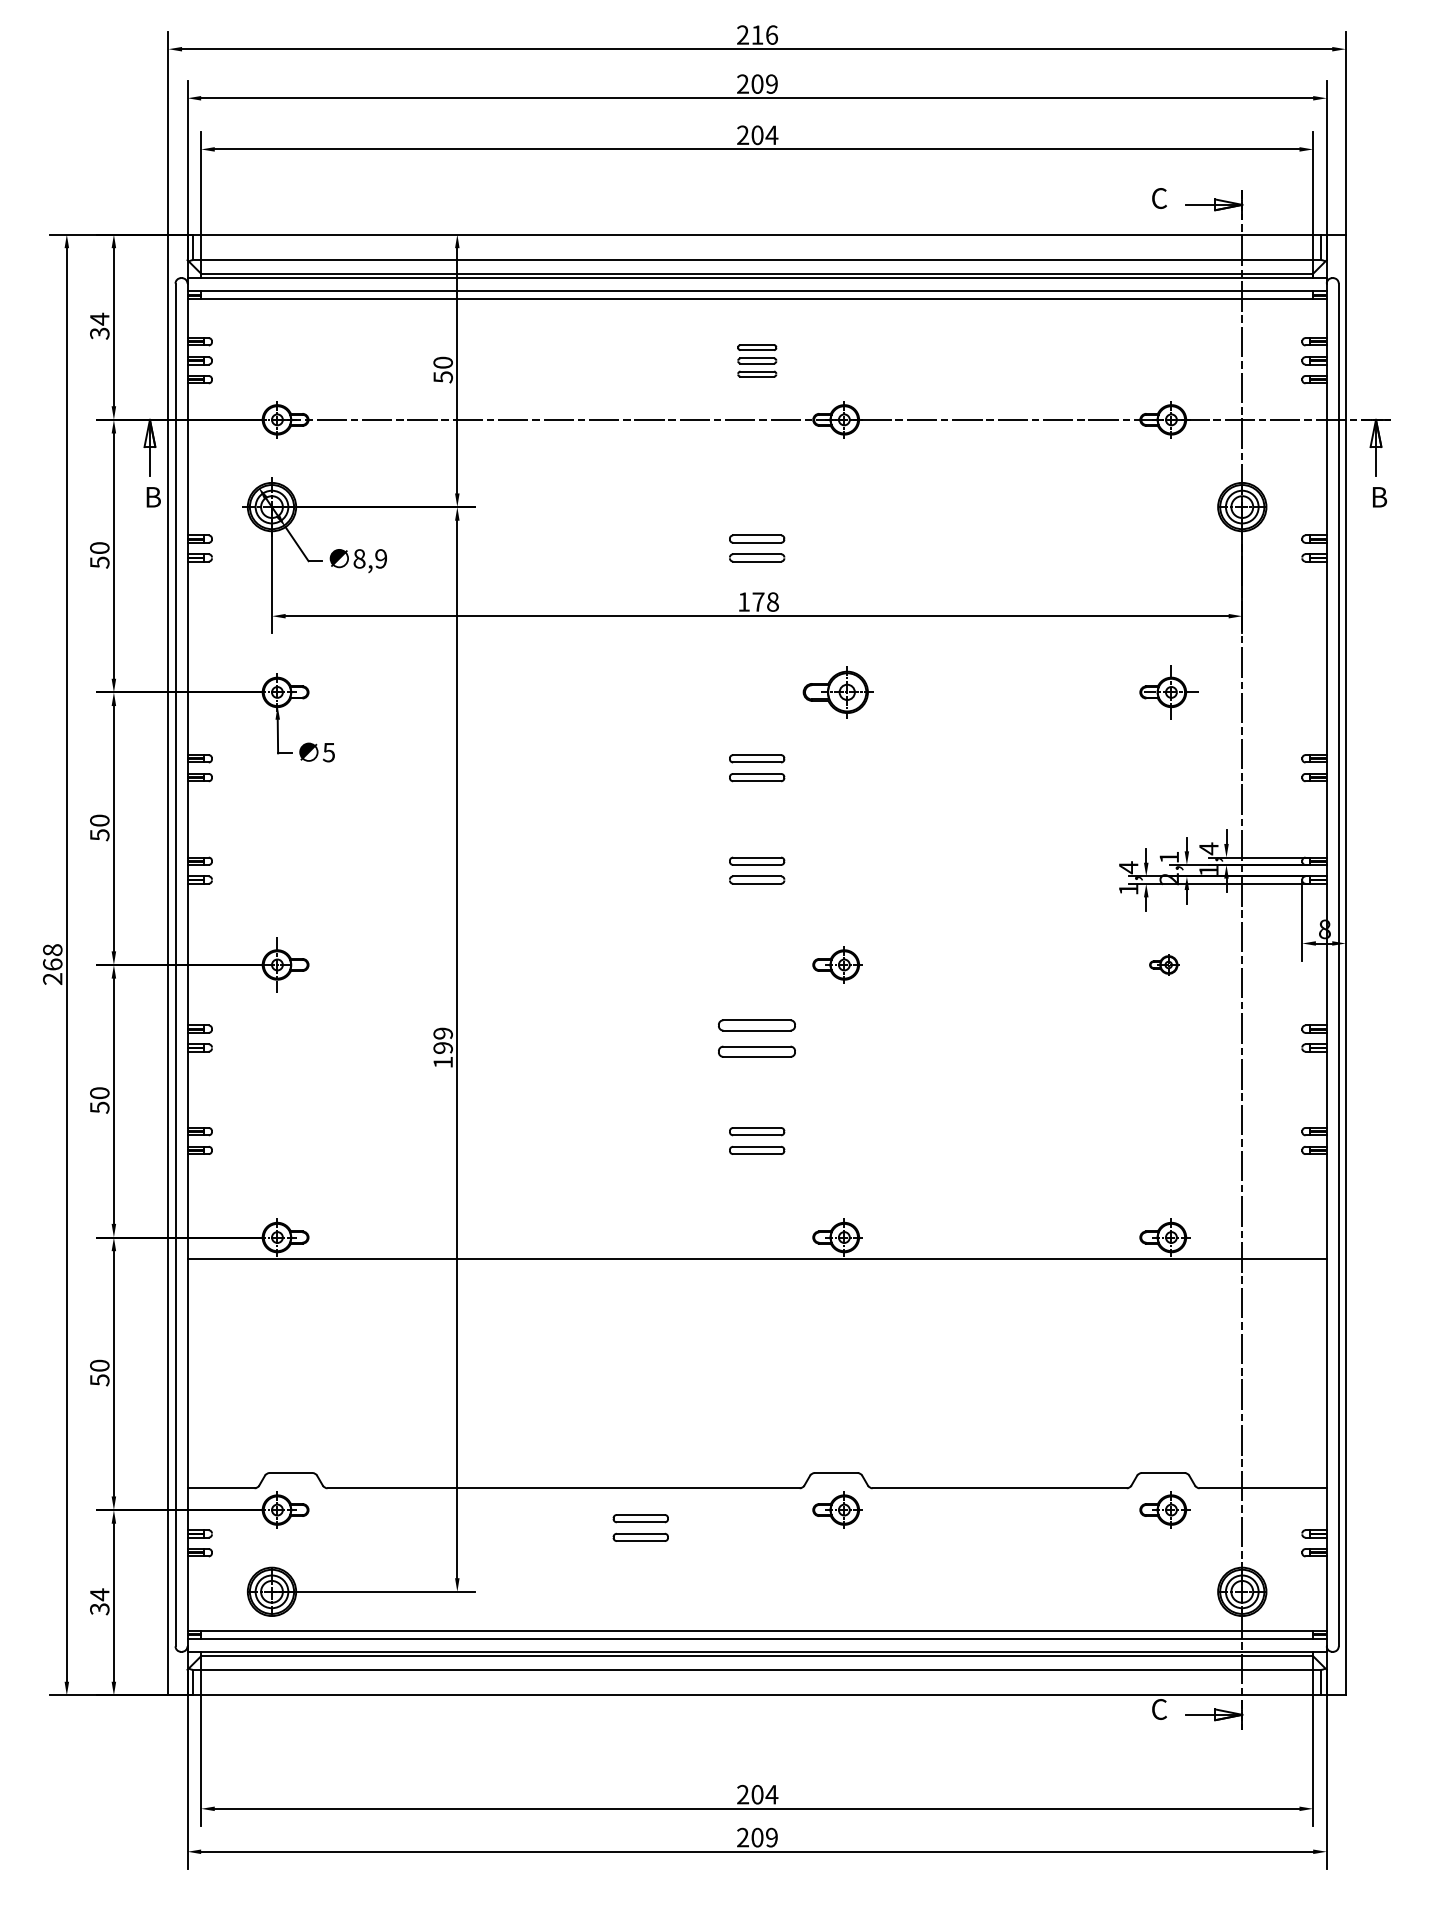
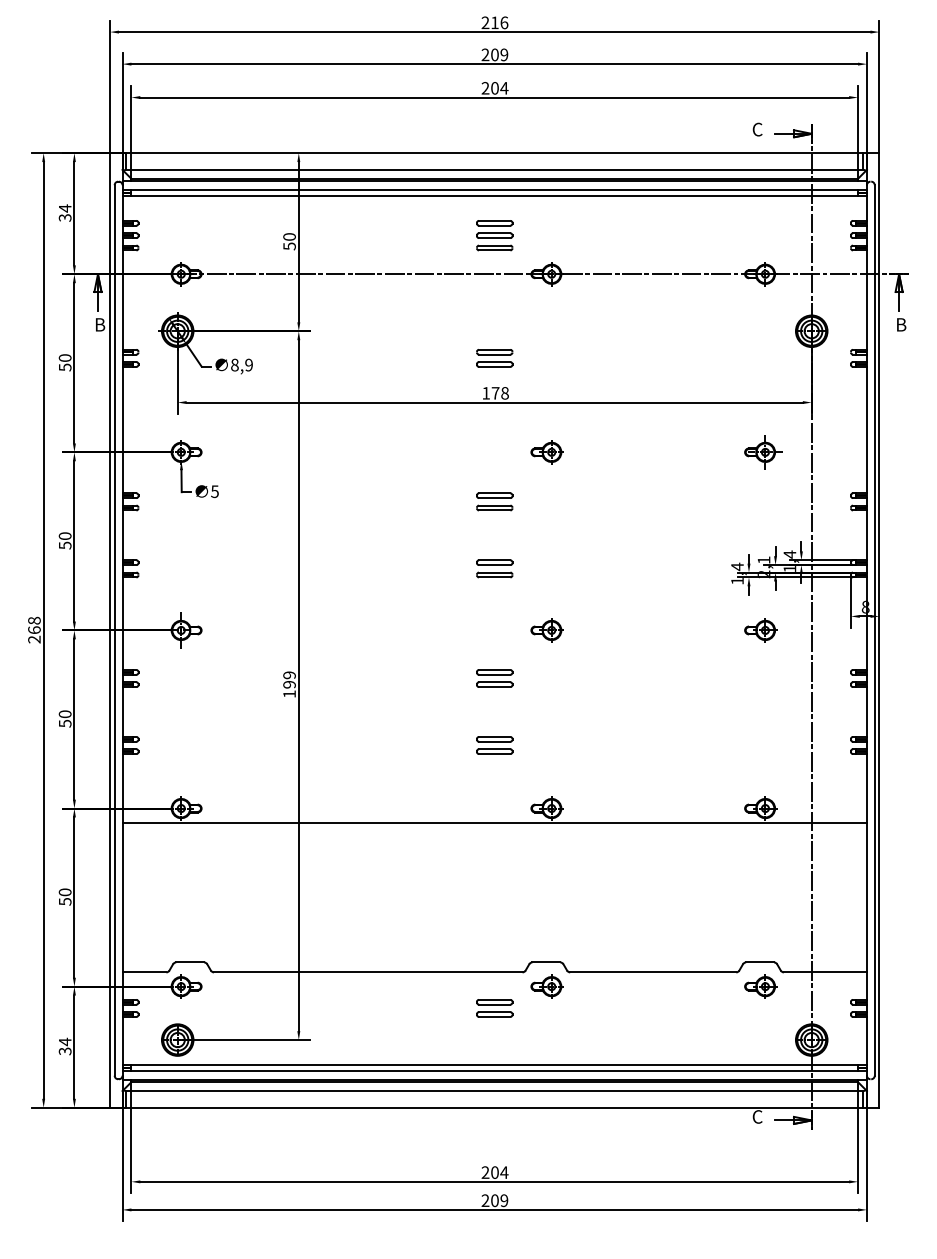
part: (756, 360) -> (494, 235), size x1.43
part: (836, 692) -> (546, 452), size x0.71
part: (1163, 965) -> (760, 630), size x1.67
part: (756, 1038) -> (494, 678), size x0.71
part: (640, 1528) -> (494, 1008), moved

